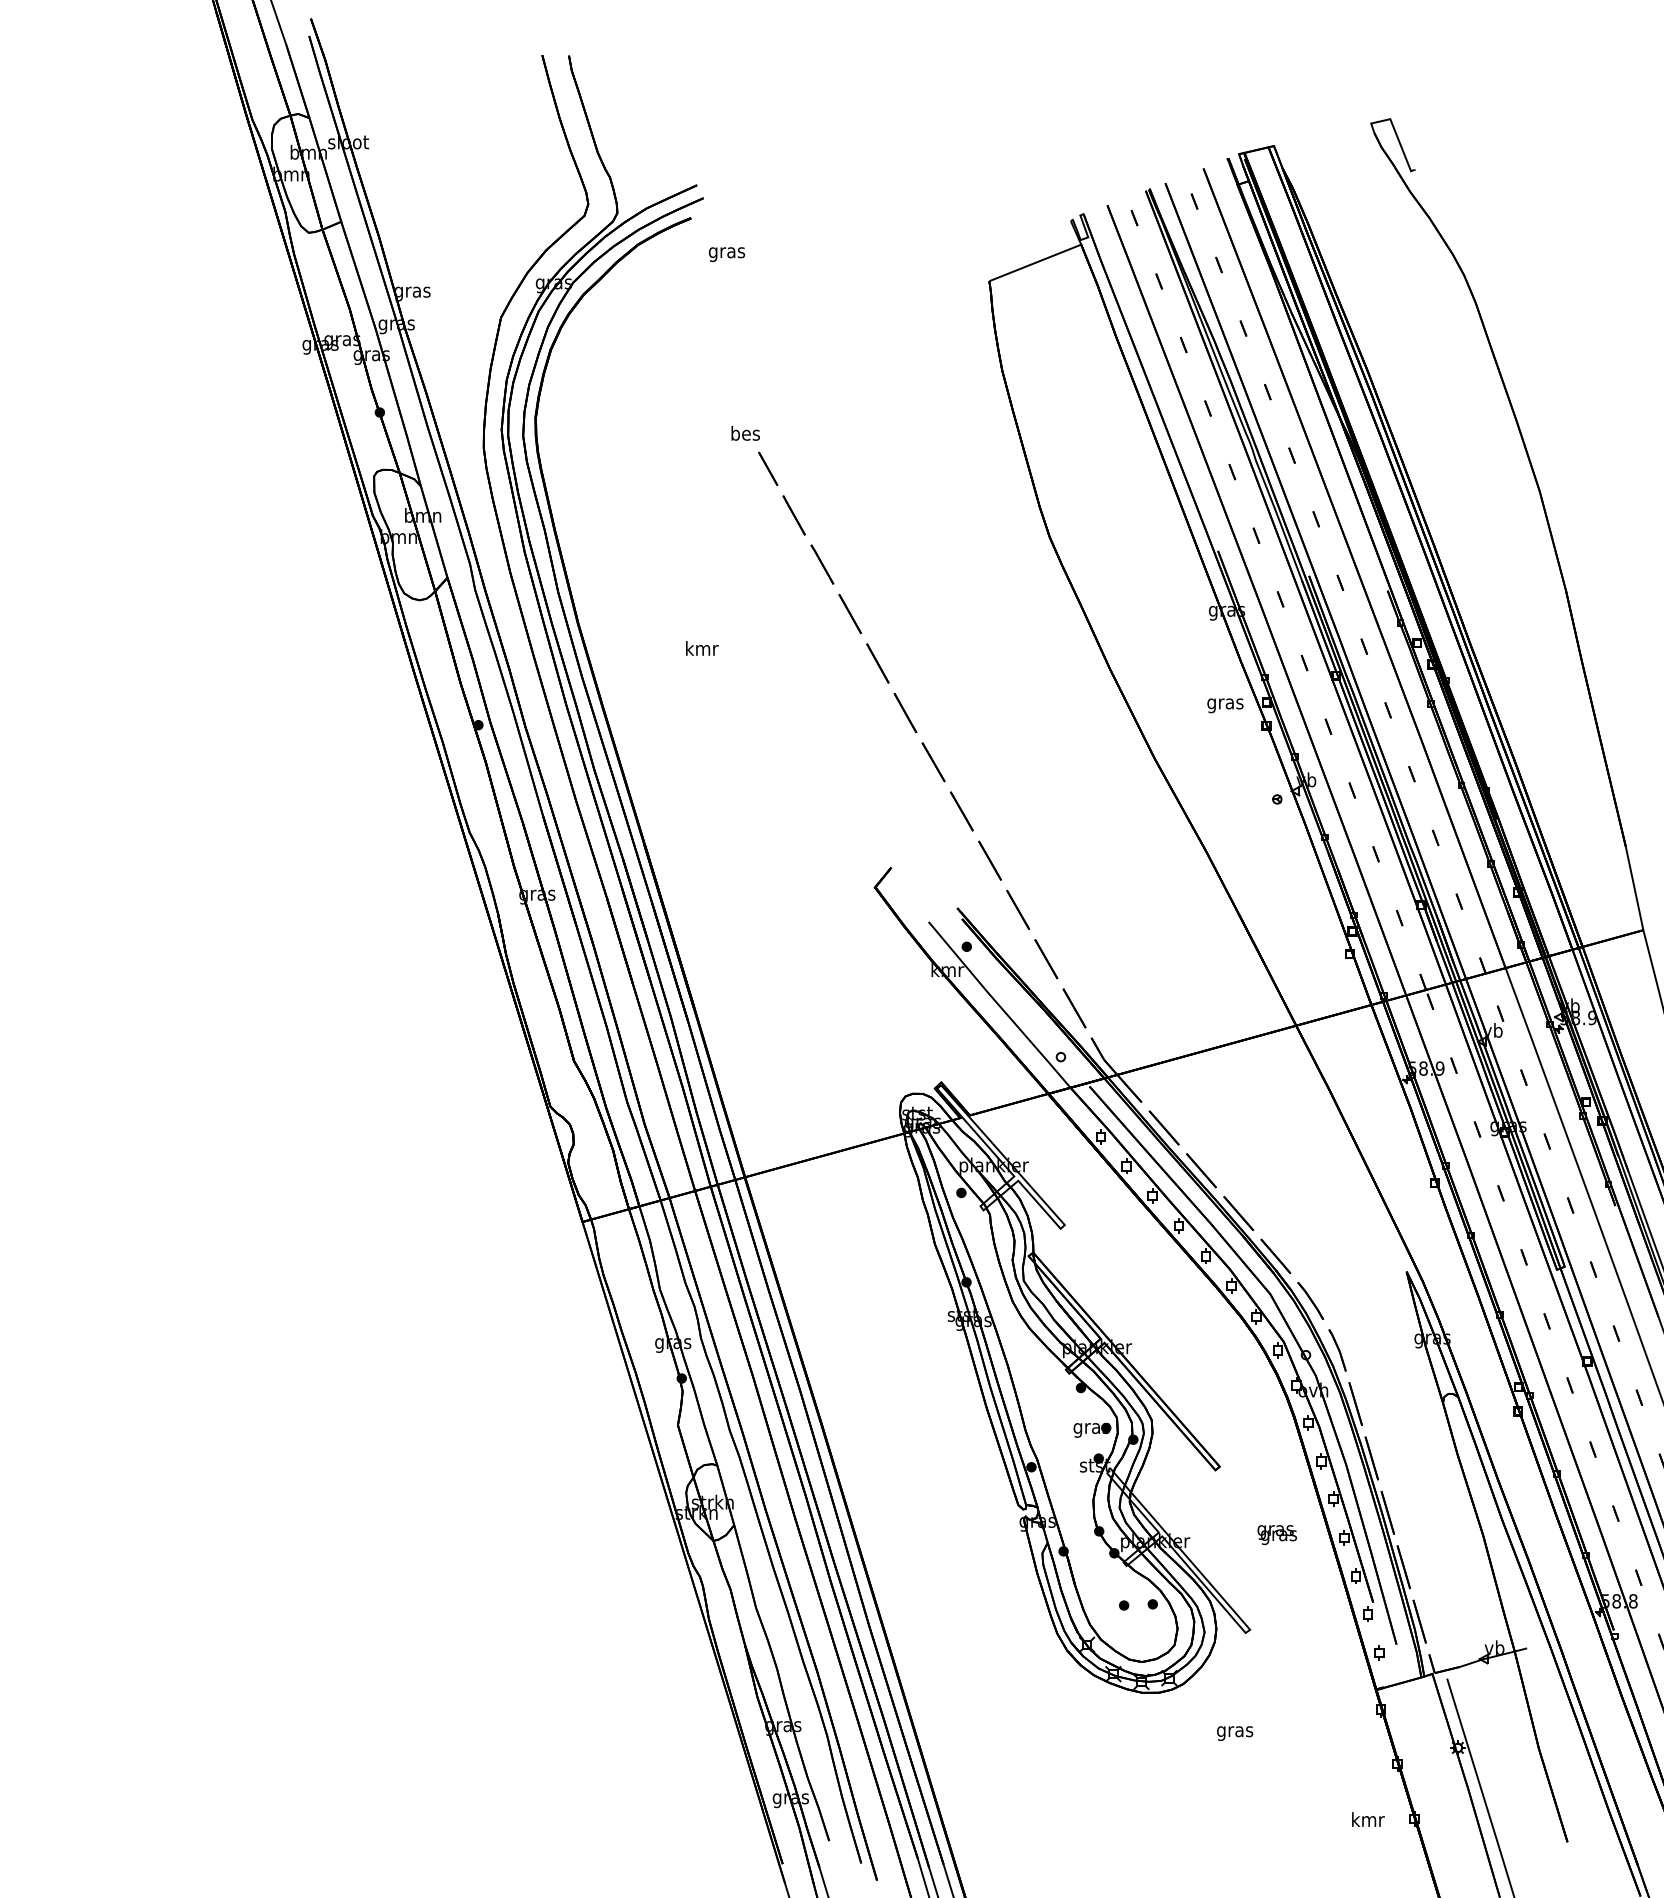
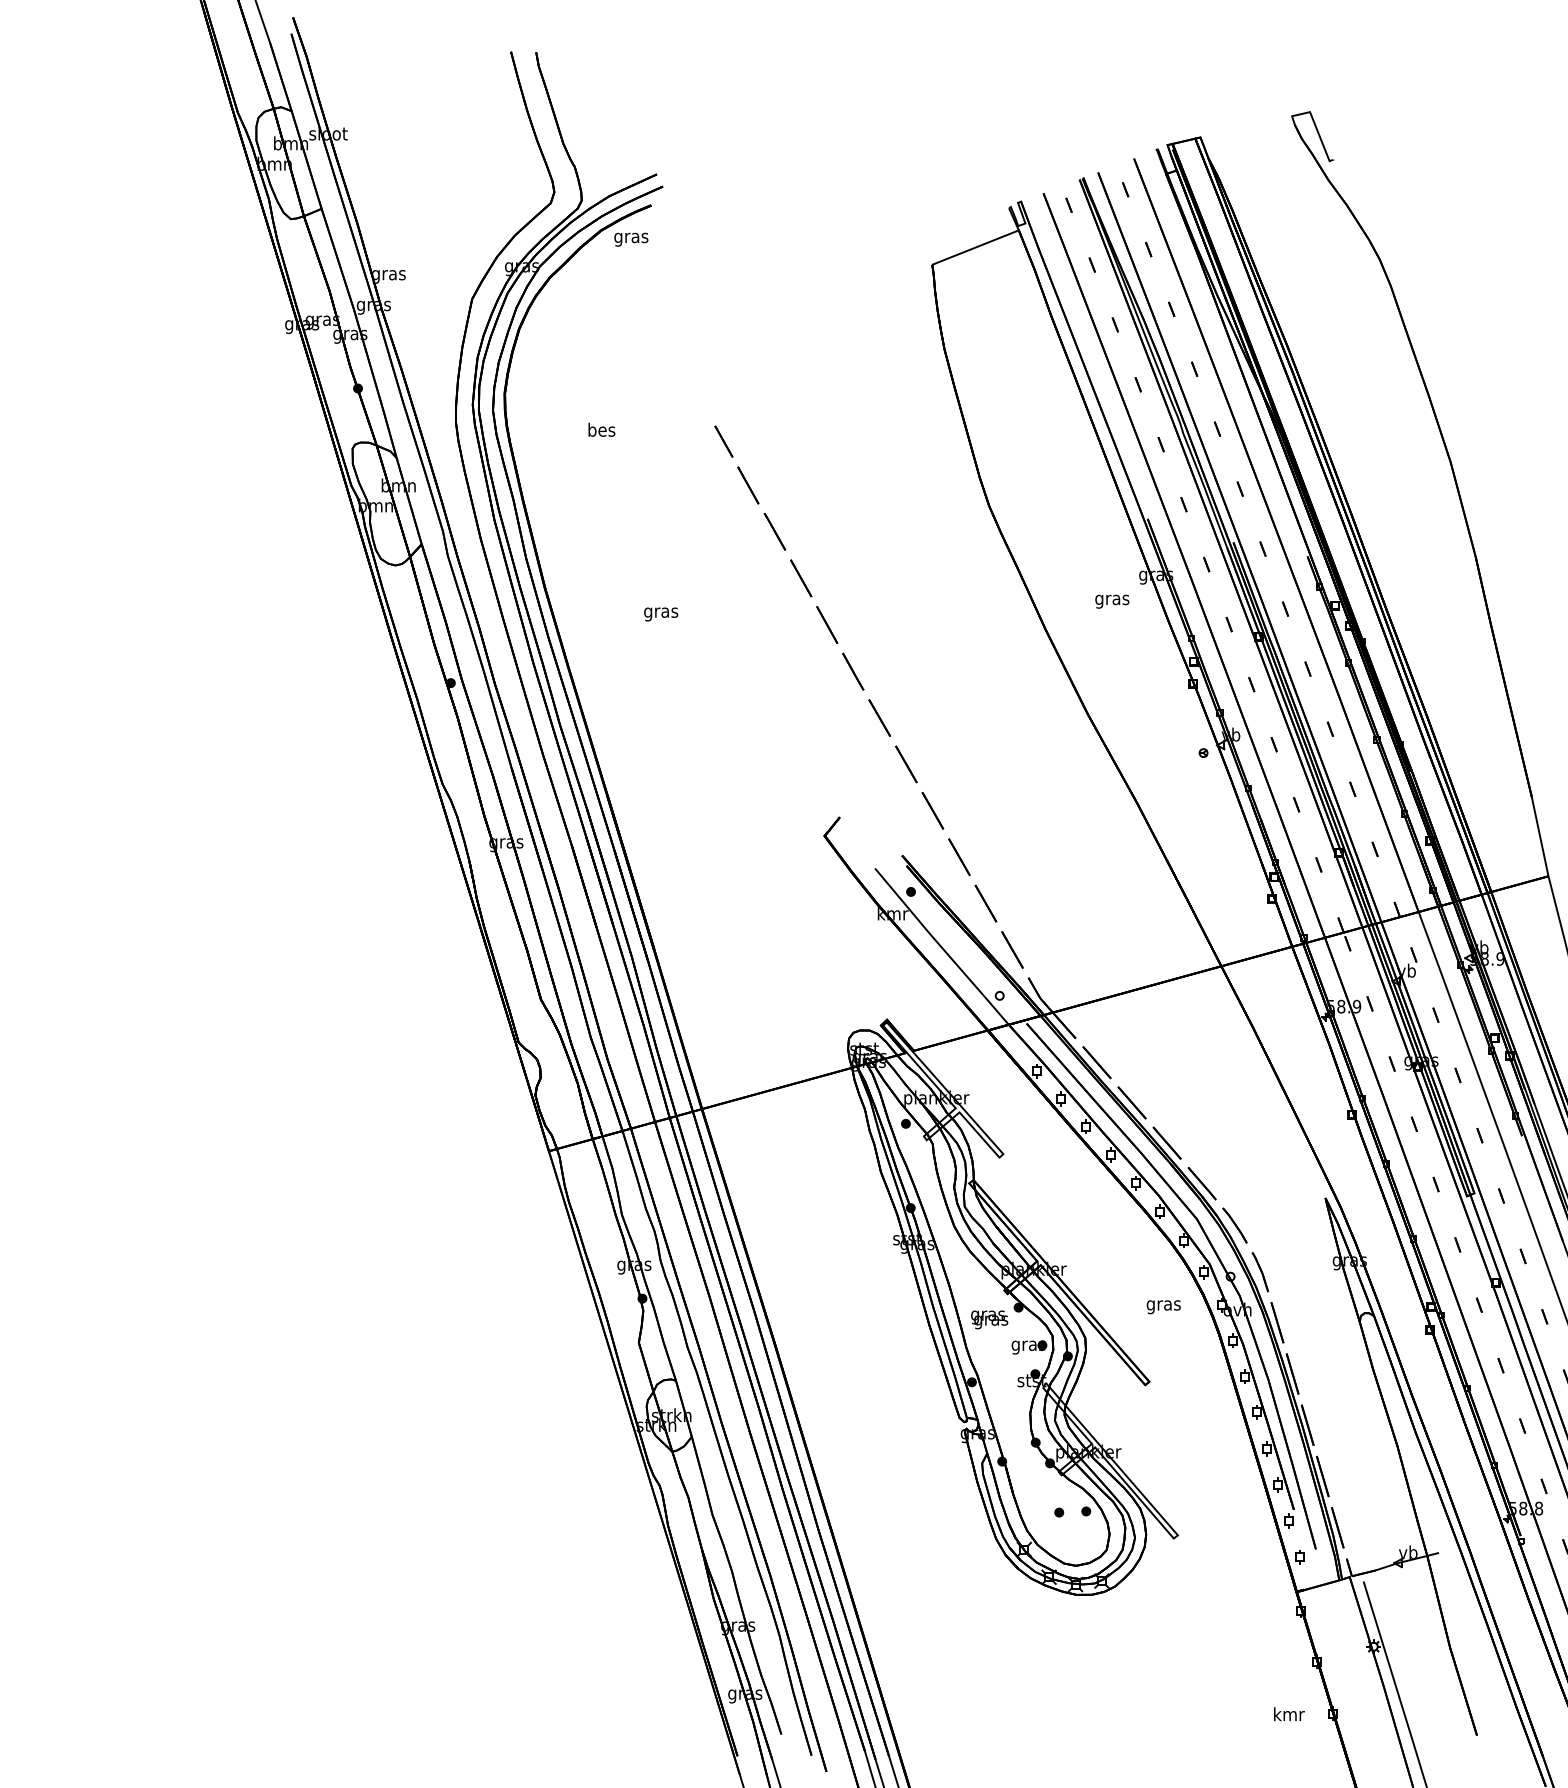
text: (726, 254) -> (630, 239), moved
text: (745, 432) -> (601, 429), moved
text: (701, 650) -> (661, 612), kmr -> gras
text: (1225, 705) -> (1112, 601), moved
text: (1276, 1535) -> (988, 1320), moved
text: (1235, 1733) -> (1164, 1307), moved

